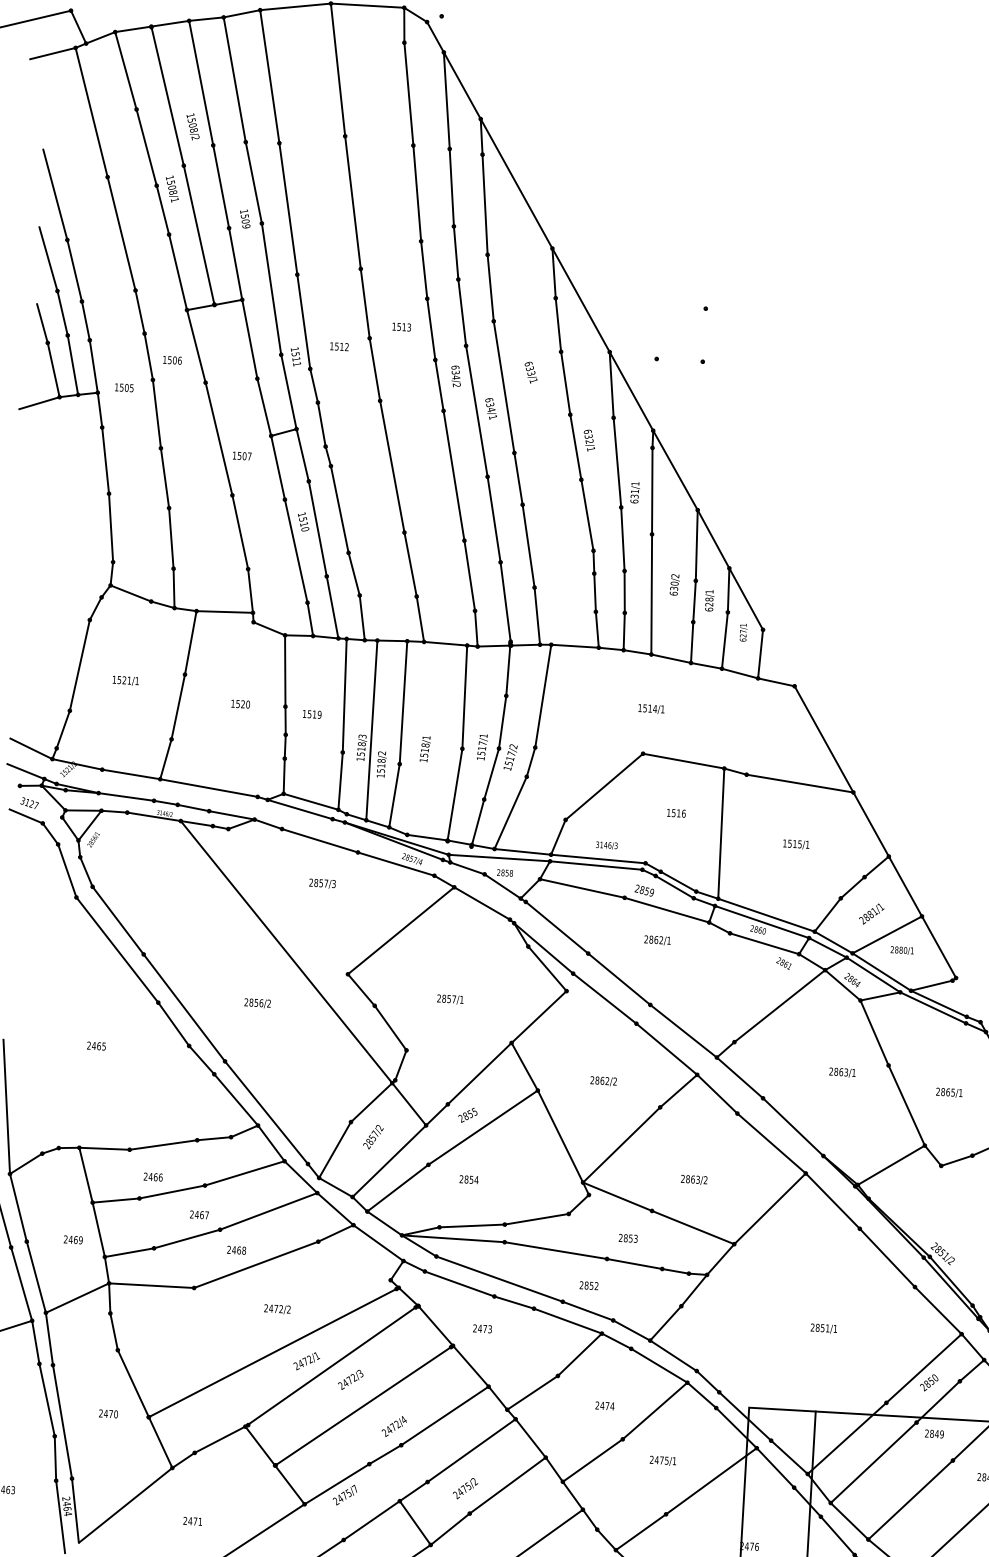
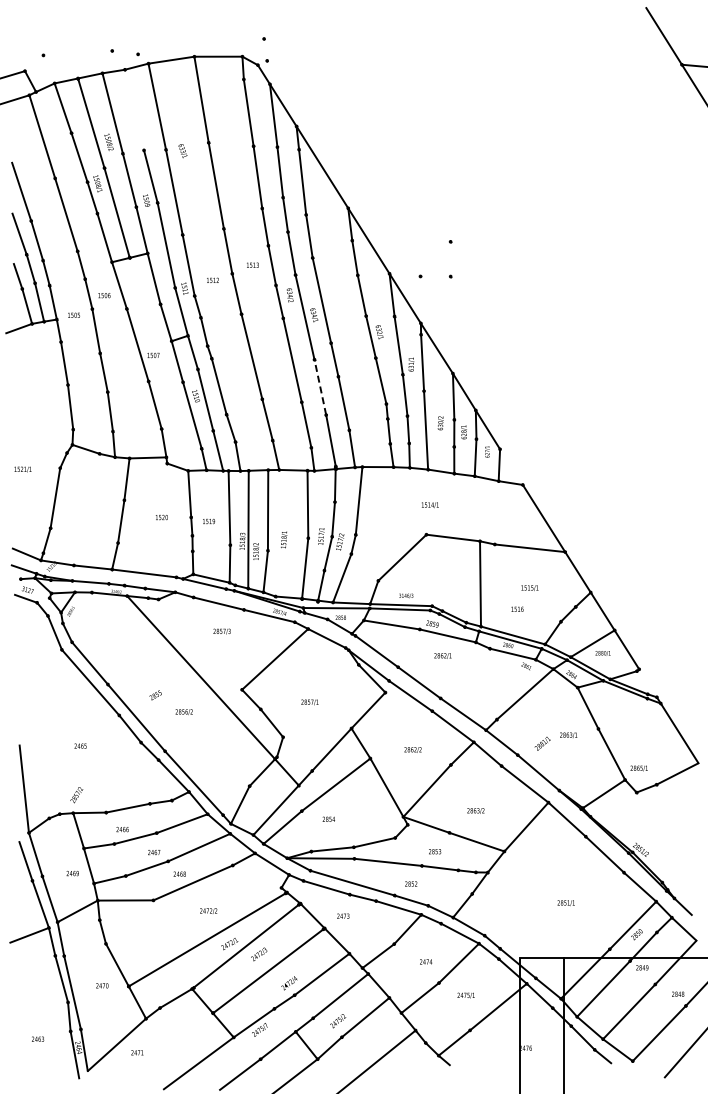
line: (234, 78) -> (134, 109), removed
text: (530, 373) -> (182, 151), moved
line: (494, 518) -> (320, 386), solid -> dashed
text: (125, 680) -> (22, 469), moved
text: (676, 812) -> (517, 608), moved
text: (871, 913) -> (542, 743), moved
text: (948, 1092) -> (638, 768), moved
text: (467, 1115) -> (155, 695), moved
text: (372, 1137) -> (76, 795), moved
text: (193, 1520) -> (137, 1052), moved

